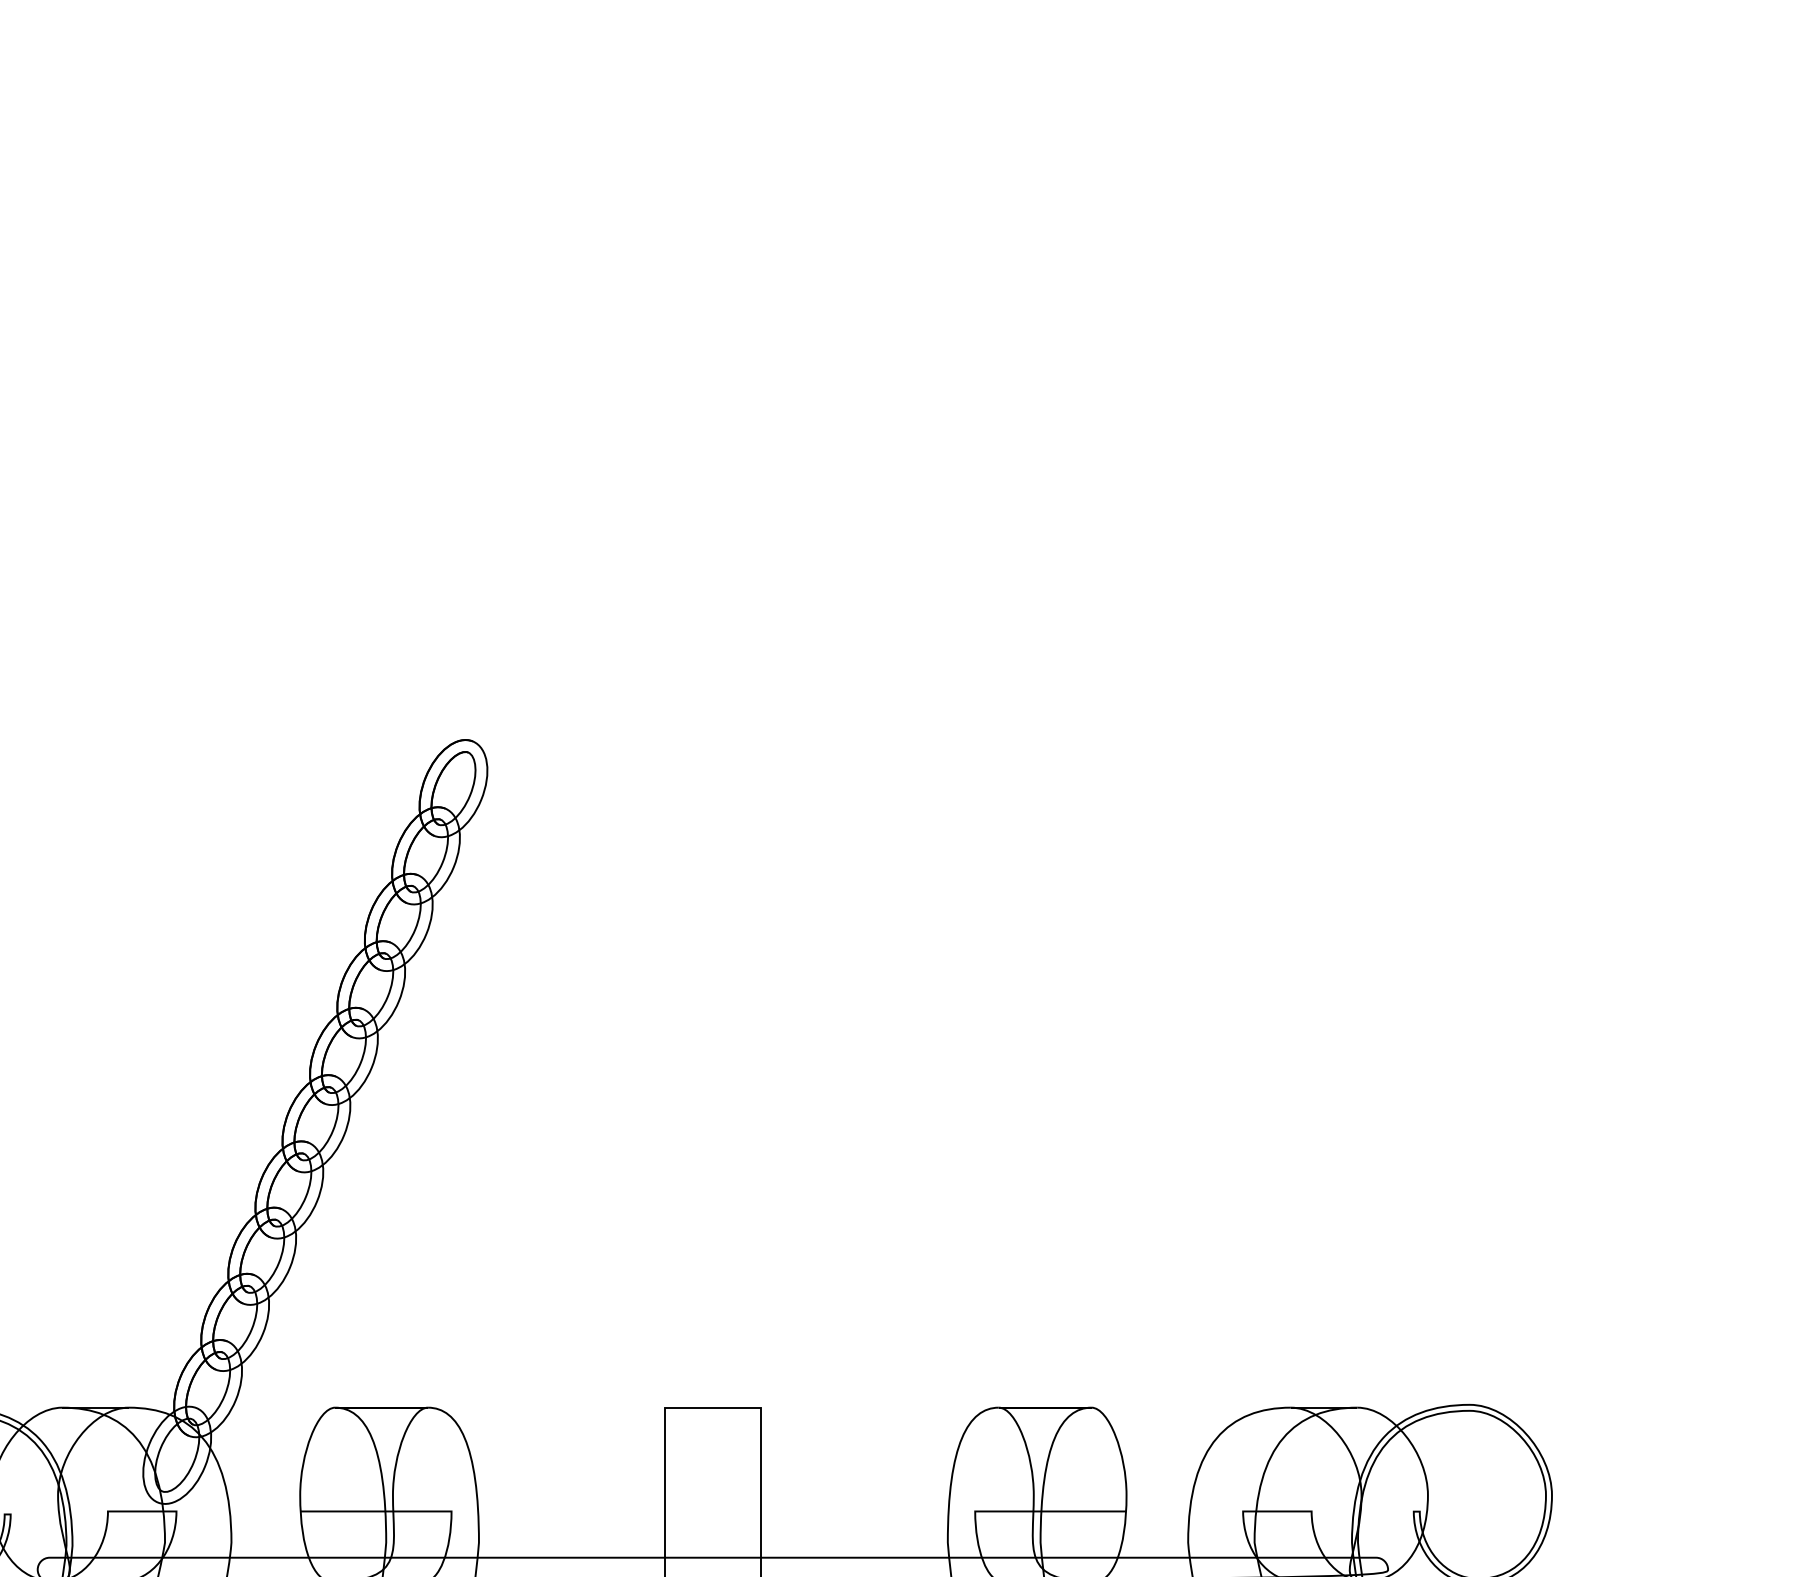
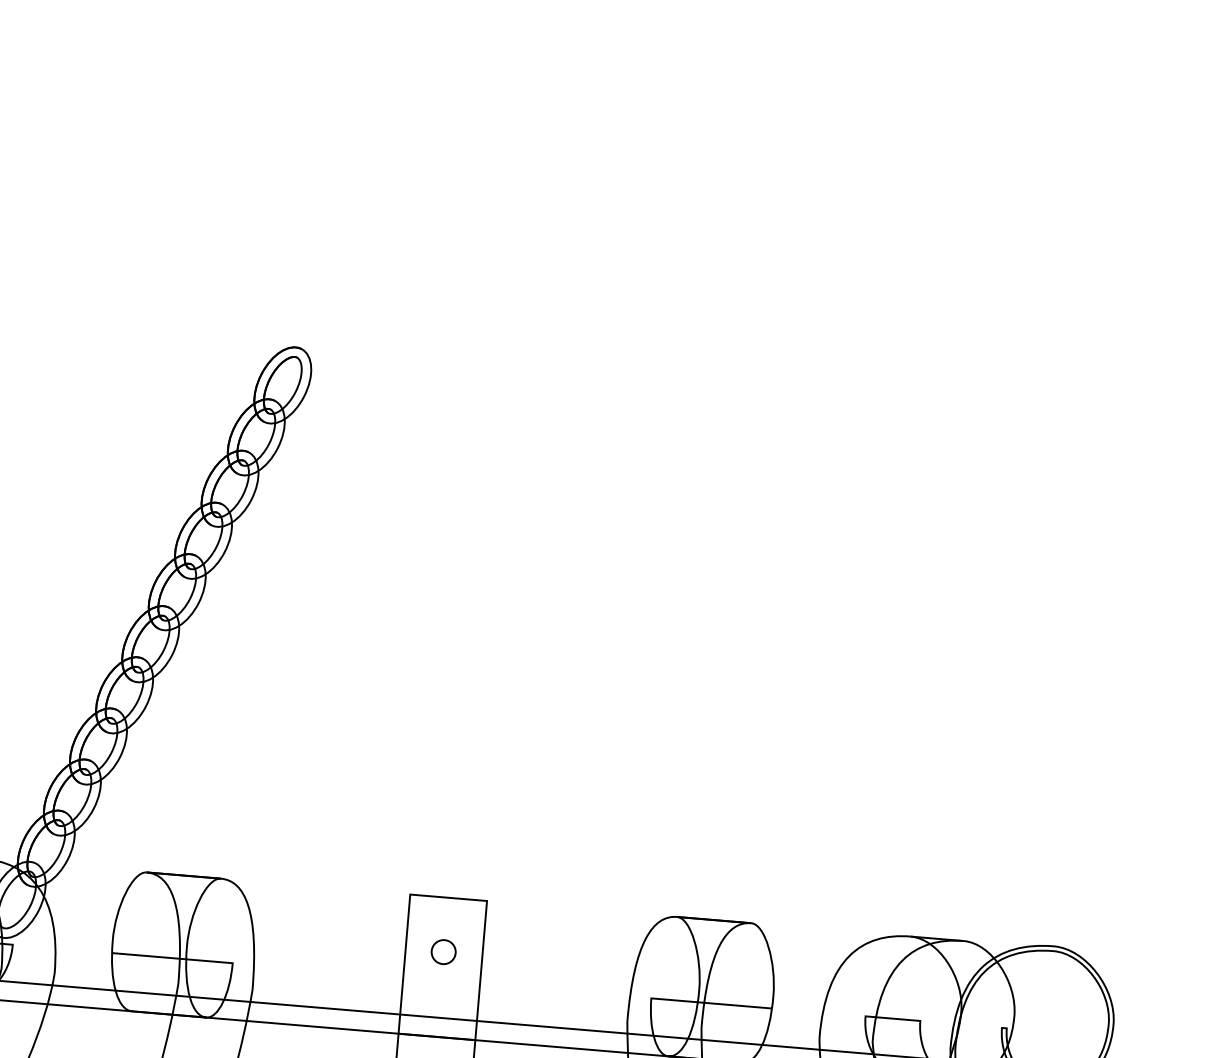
part: (712, 1475) -> (443, 951), added

